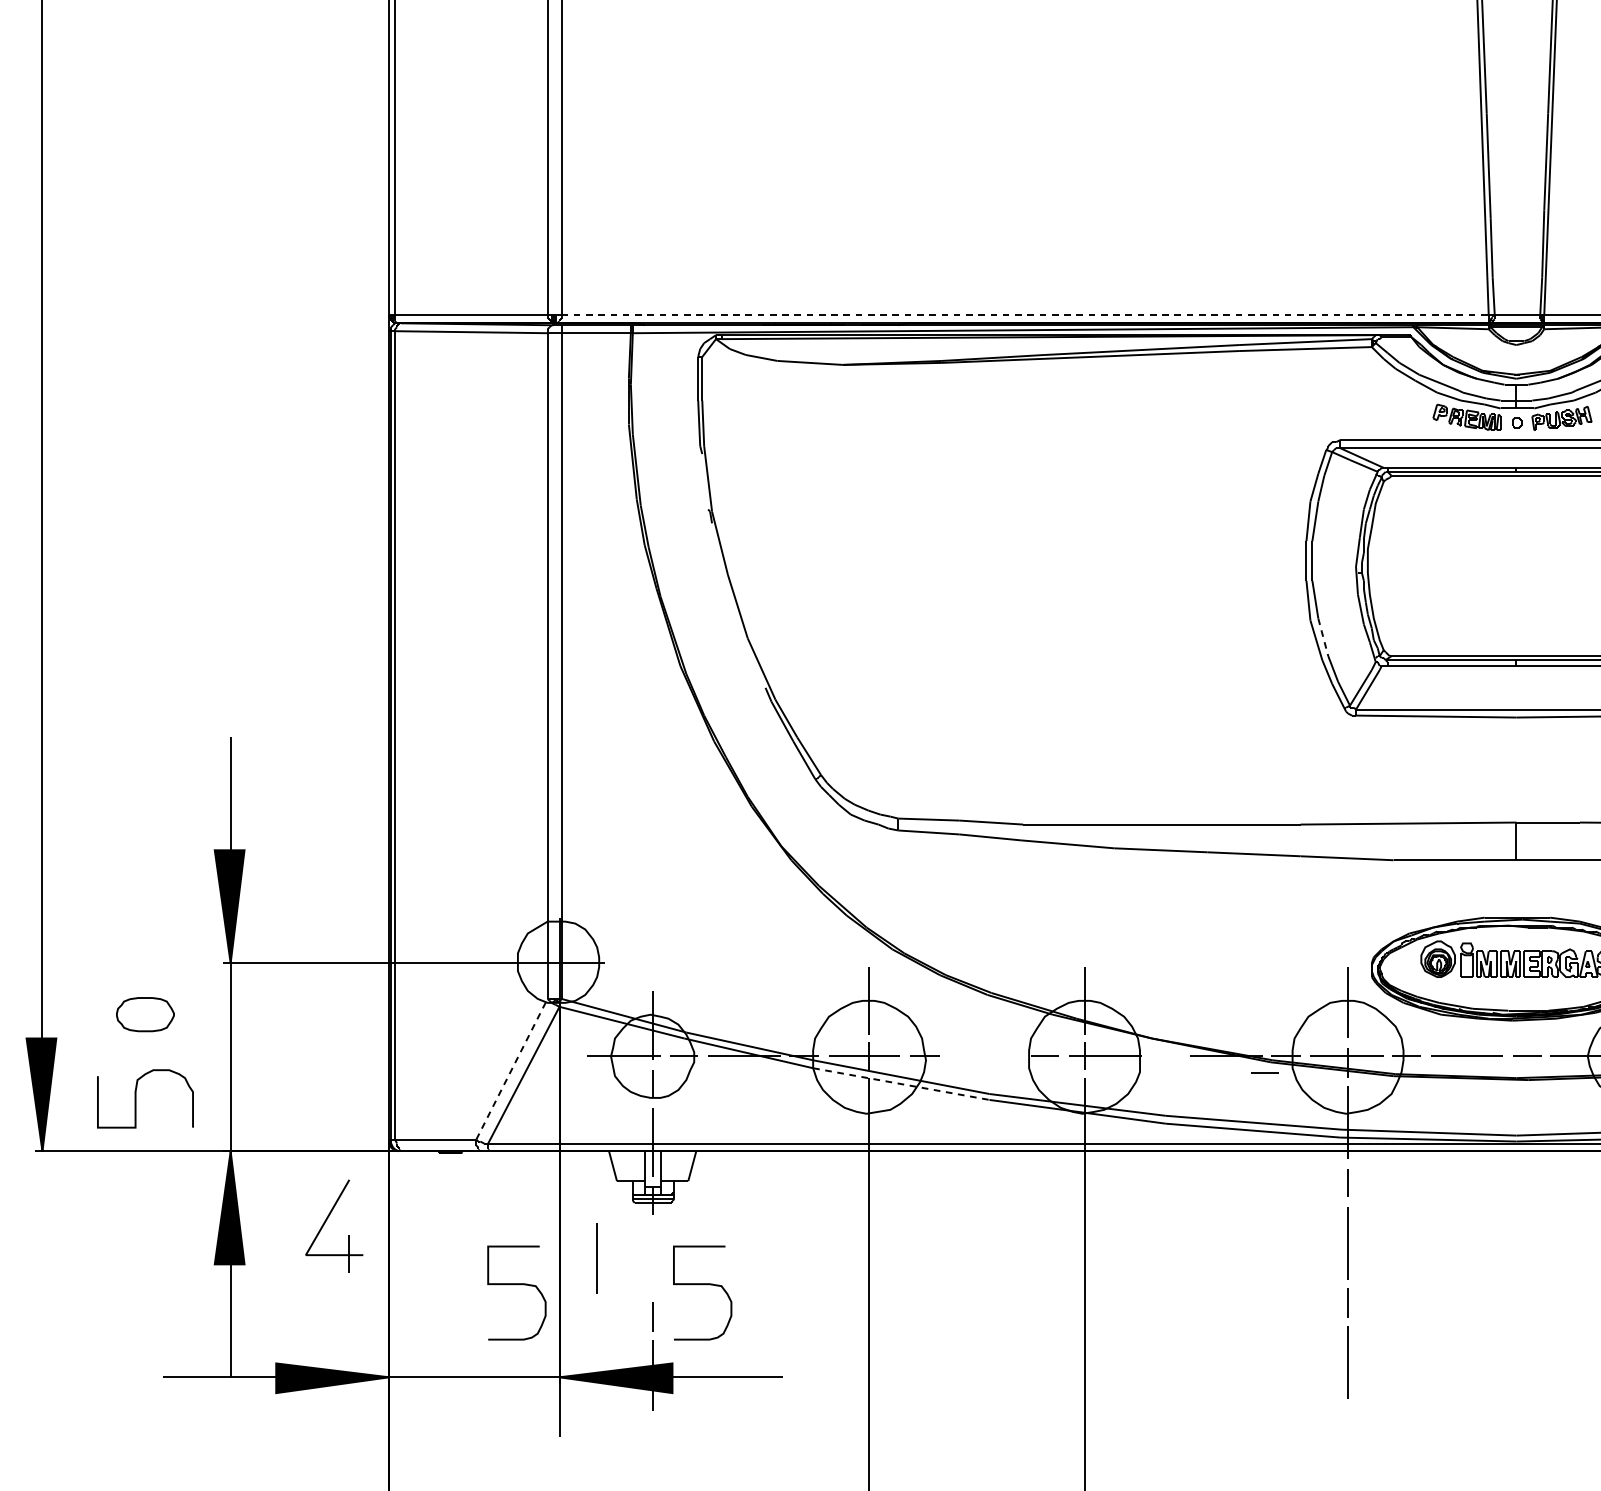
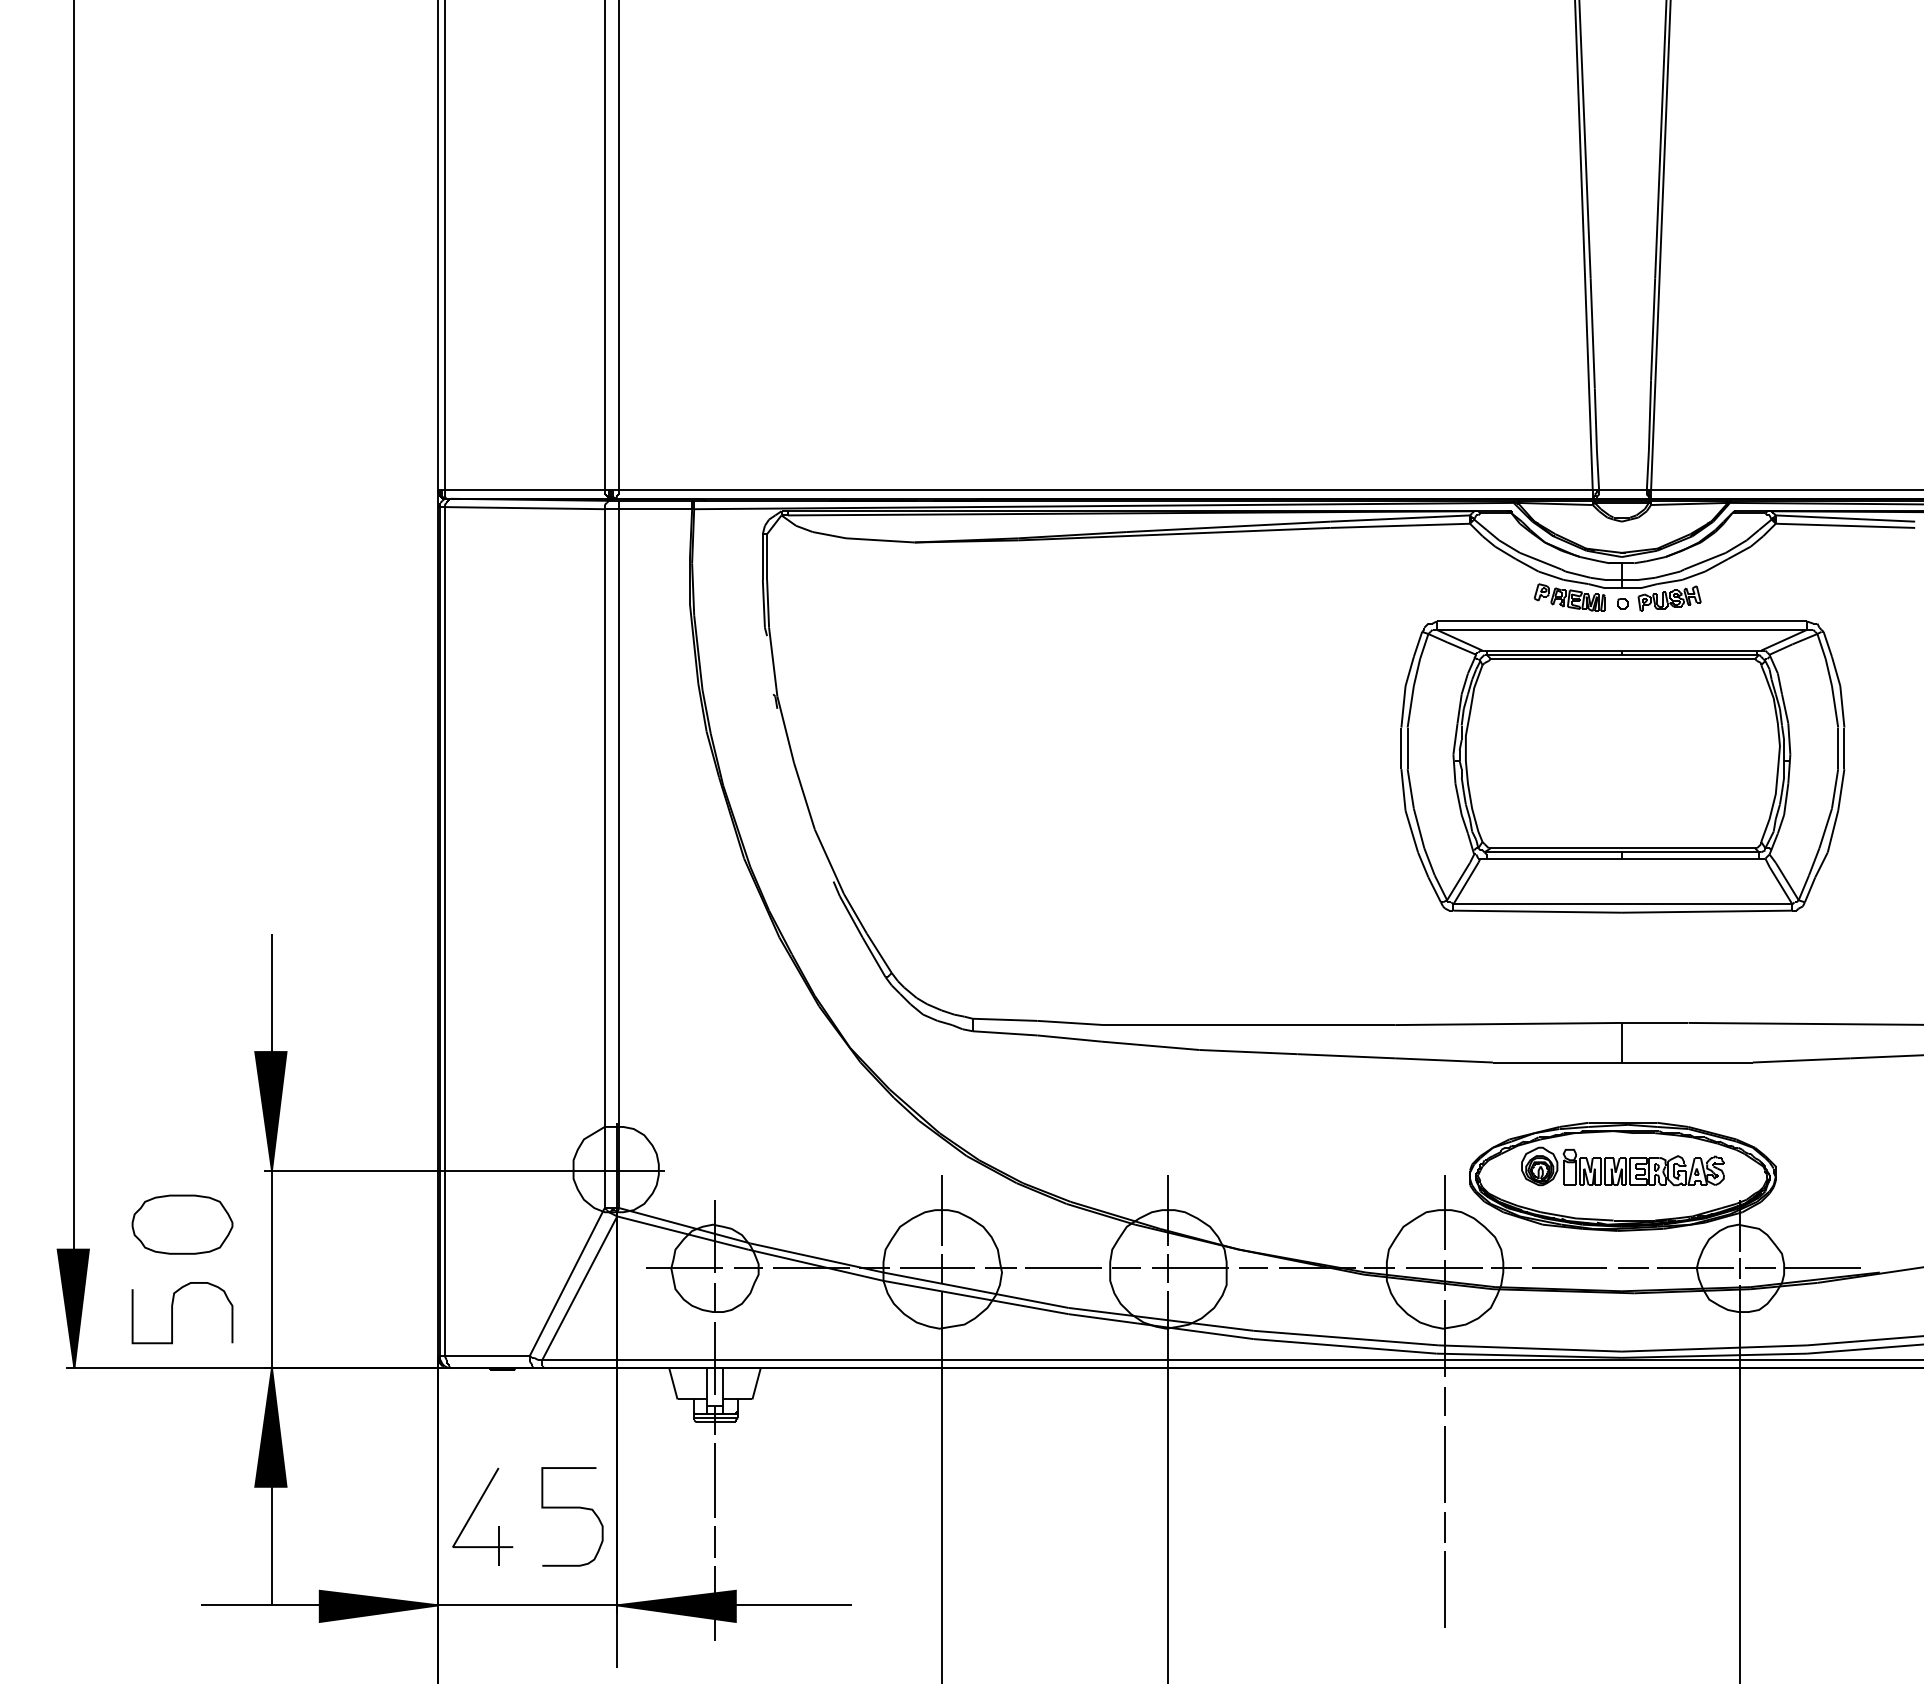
line: (1025, 315) -> (1106, 490), dashed -> solid
line: (1323, 637) -> (1419, 828), dashed -> solid
part: (145, 1014) -> (182, 1224), size x1.67
line: (984, 1055) -> (1063, 1267), added
line: (512, 1068) -> (567, 1281), dashed -> solid
line: (1264, 1072) -> (1253, 1267), moved
line: (901, 1084) -> (976, 1297), dashed -> solid
part: (326, 1222) -> (474, 1512), moved
line: (595, 1258) -> (714, 1480), moved
curve: (702, 1285) -> (767, 1508), removed

